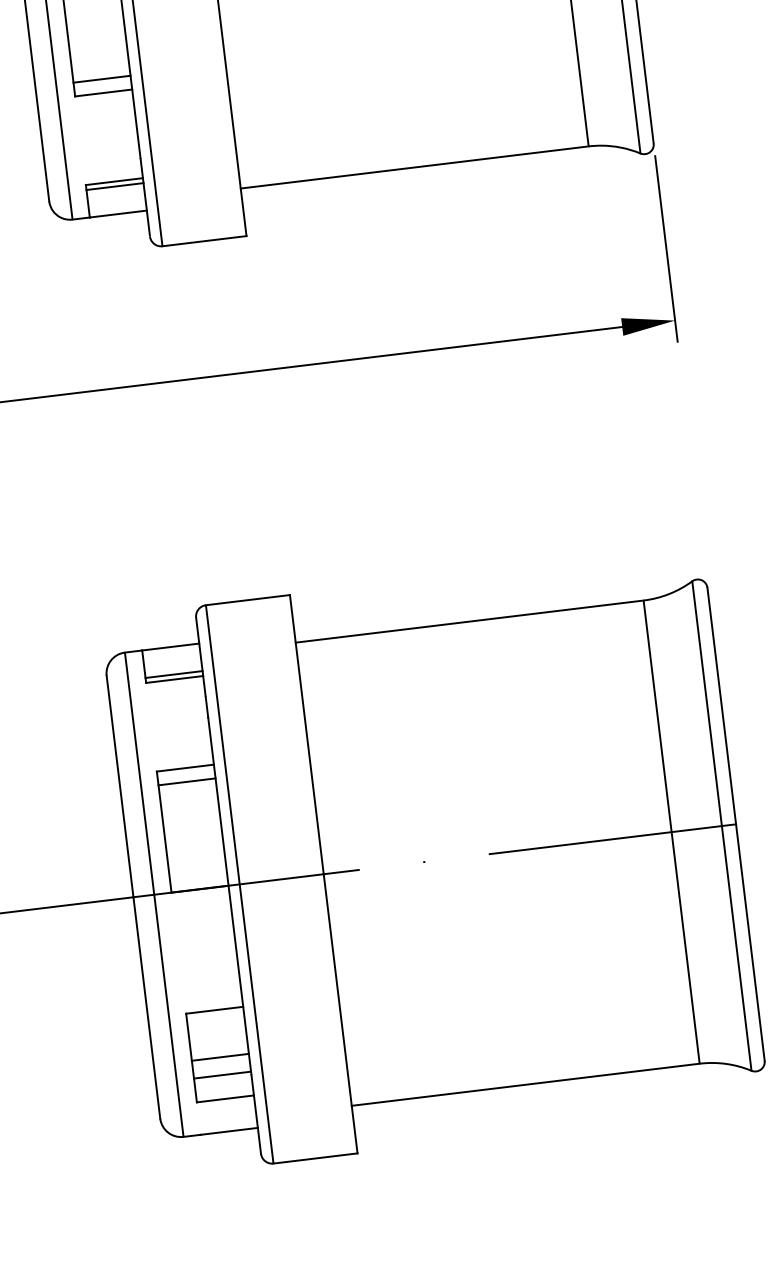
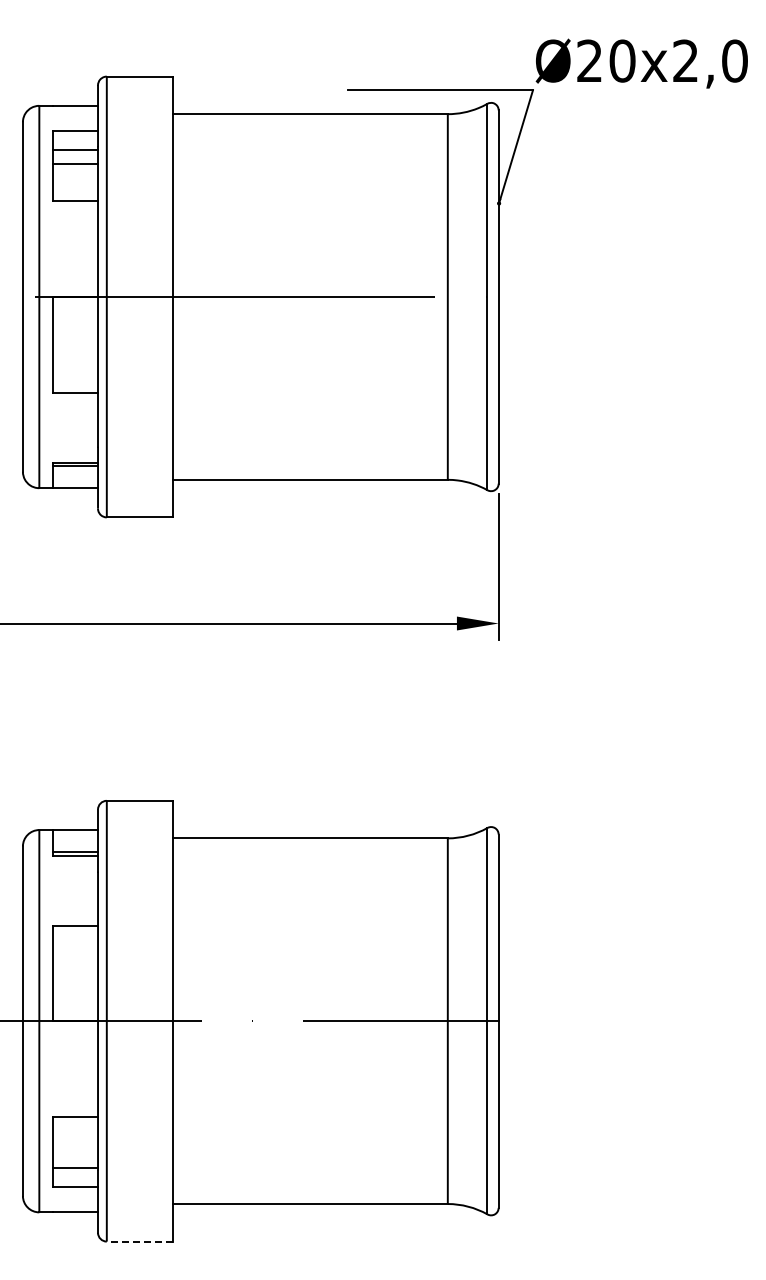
line: (101, 78) -> (75, 381), removed
line: (187, 781) -> (75, 936), removed
line: (220, 1056) -> (75, 1153), removed
line: (314, 1158) -> (139, 1241), solid -> dashed

